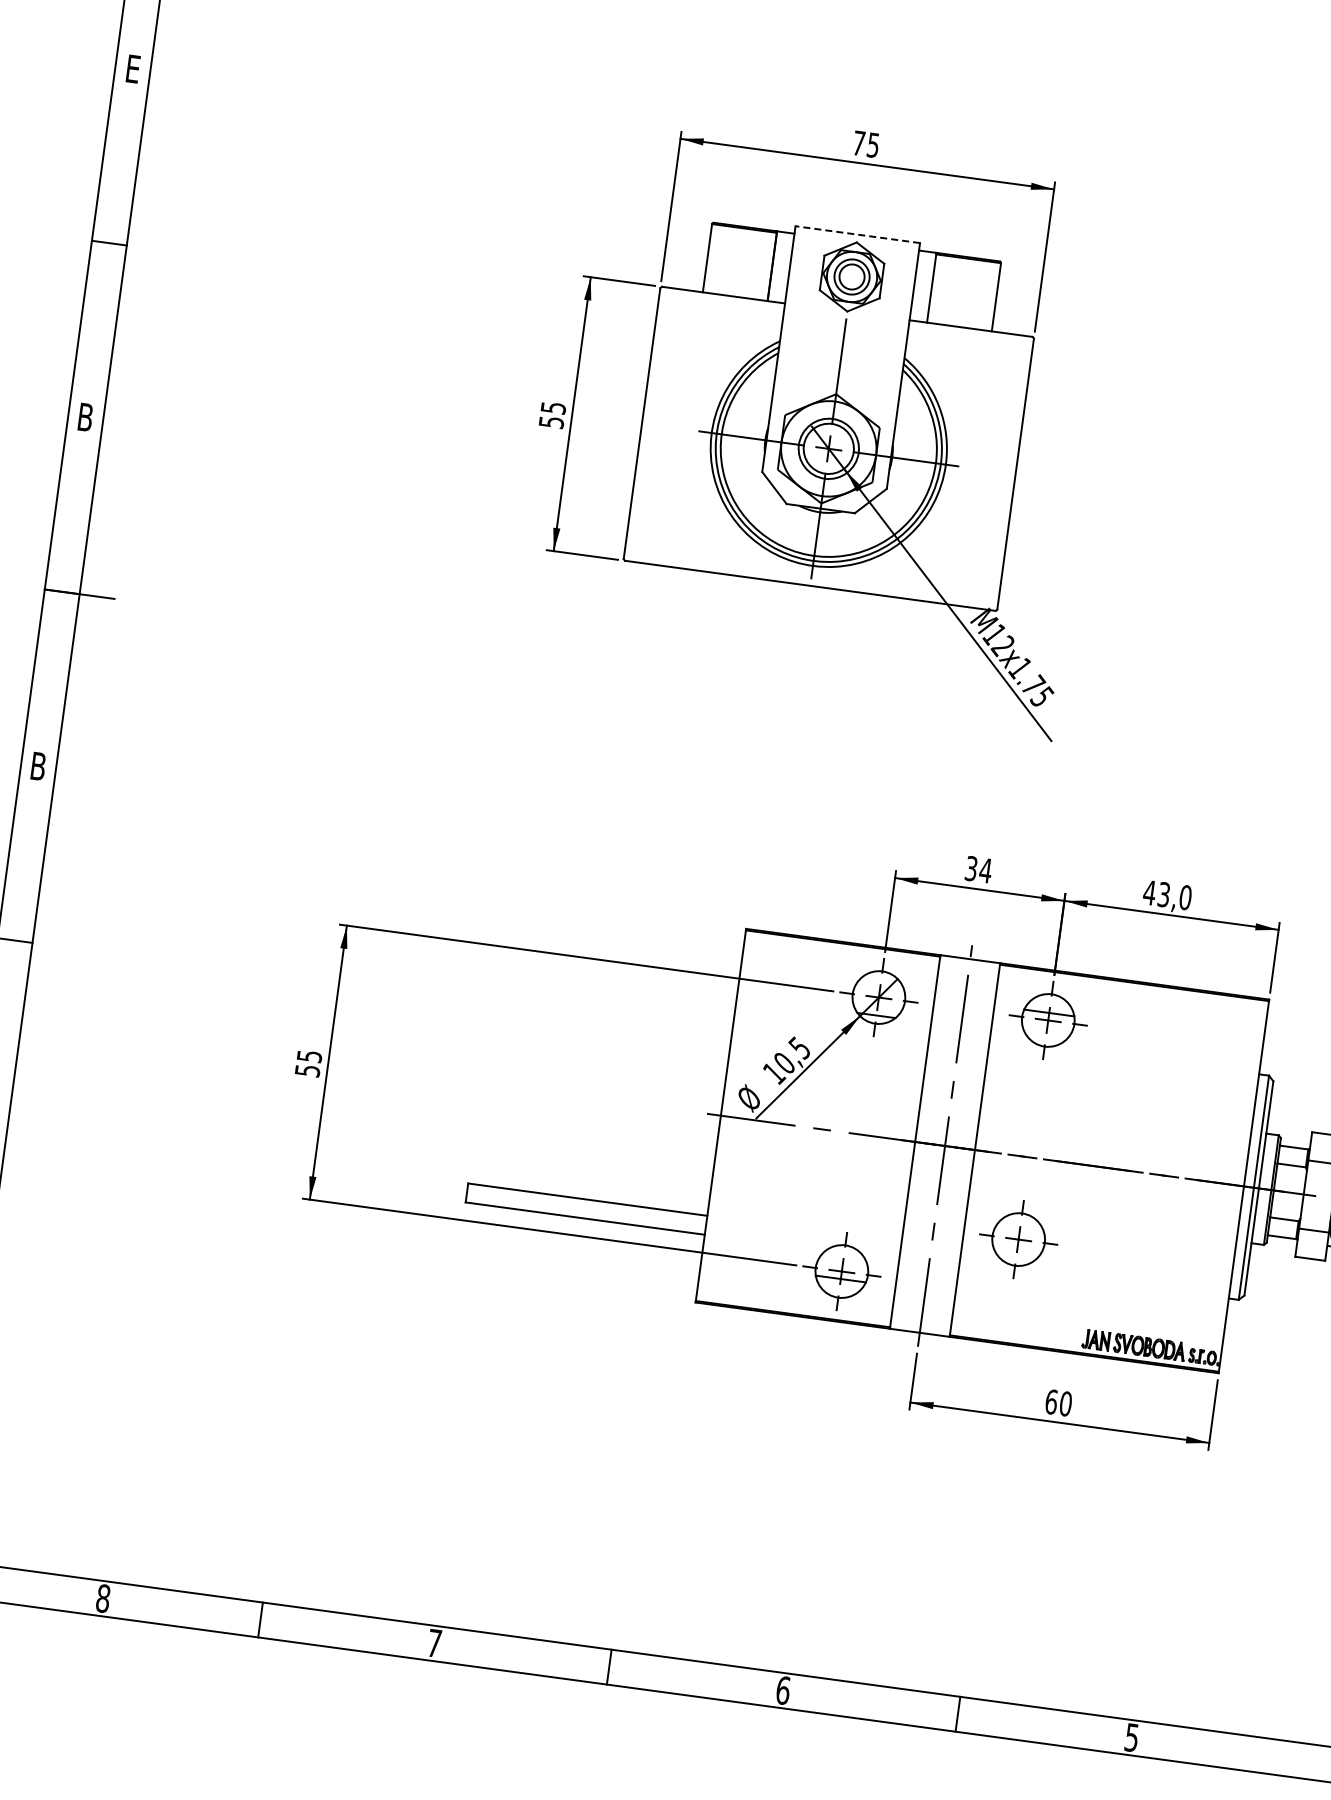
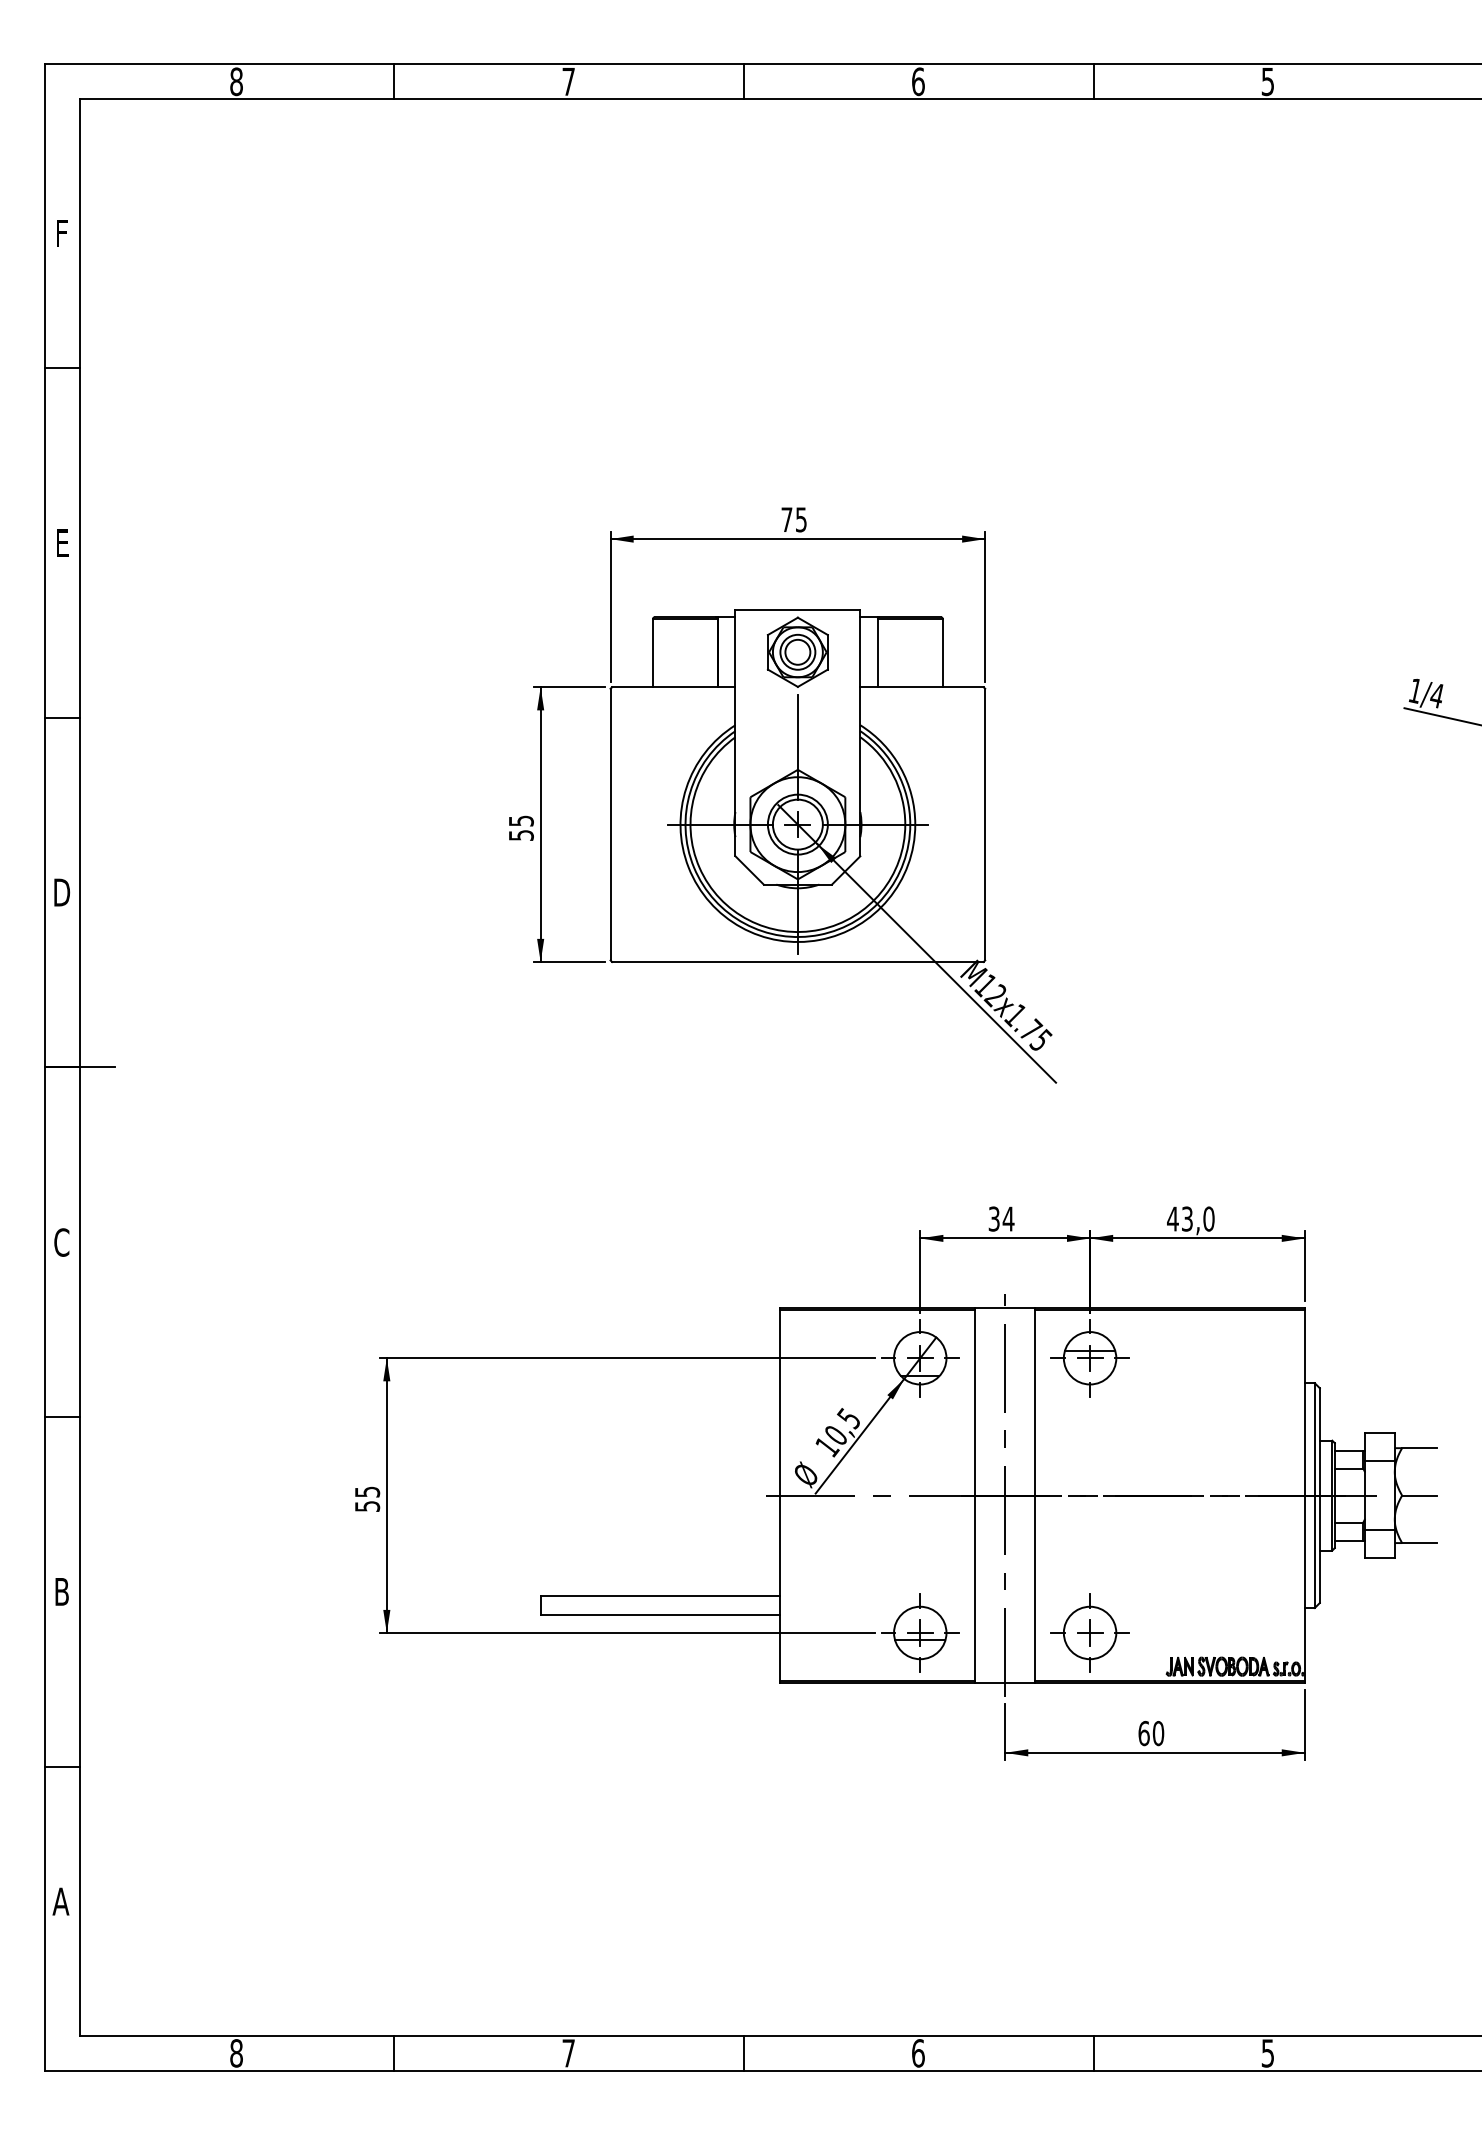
line: (857, 234) -> (797, 609), dashed -> solid
text: (86, 417) -> (62, 892), B -> D
text: (38, 766) -> (61, 1242), B -> C
part: (1018, 1239) -> (1089, 1632), moved

